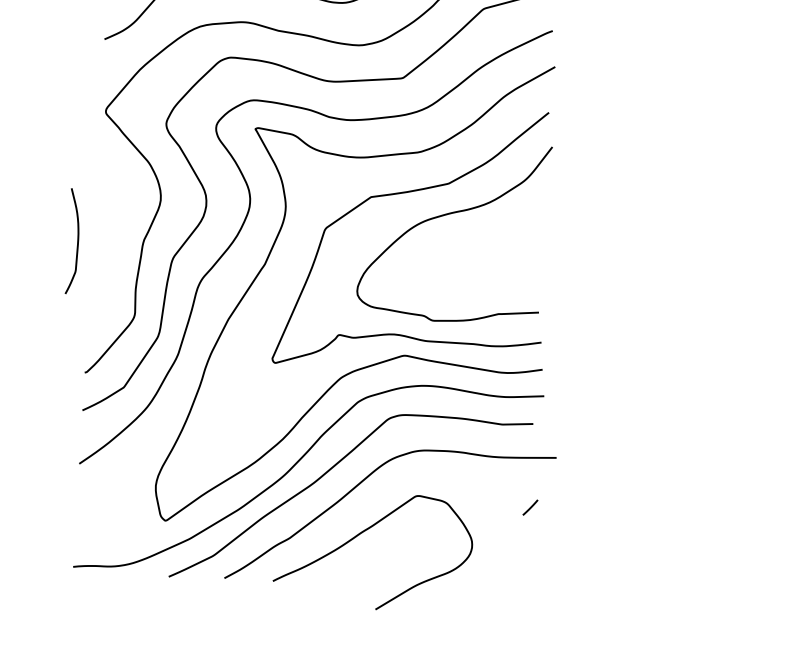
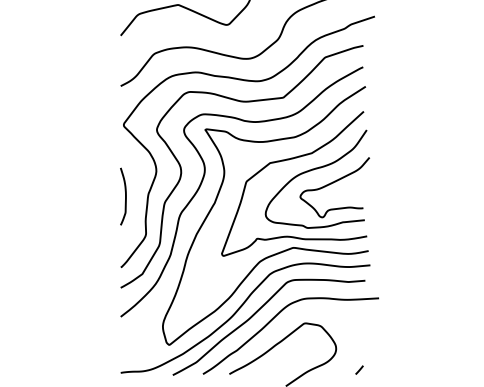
curve: (77, 241) -> (125, 196), moved
curve: (485, 241) -> (333, 183), added
curve: (530, 506) -> (359, 369), moved

